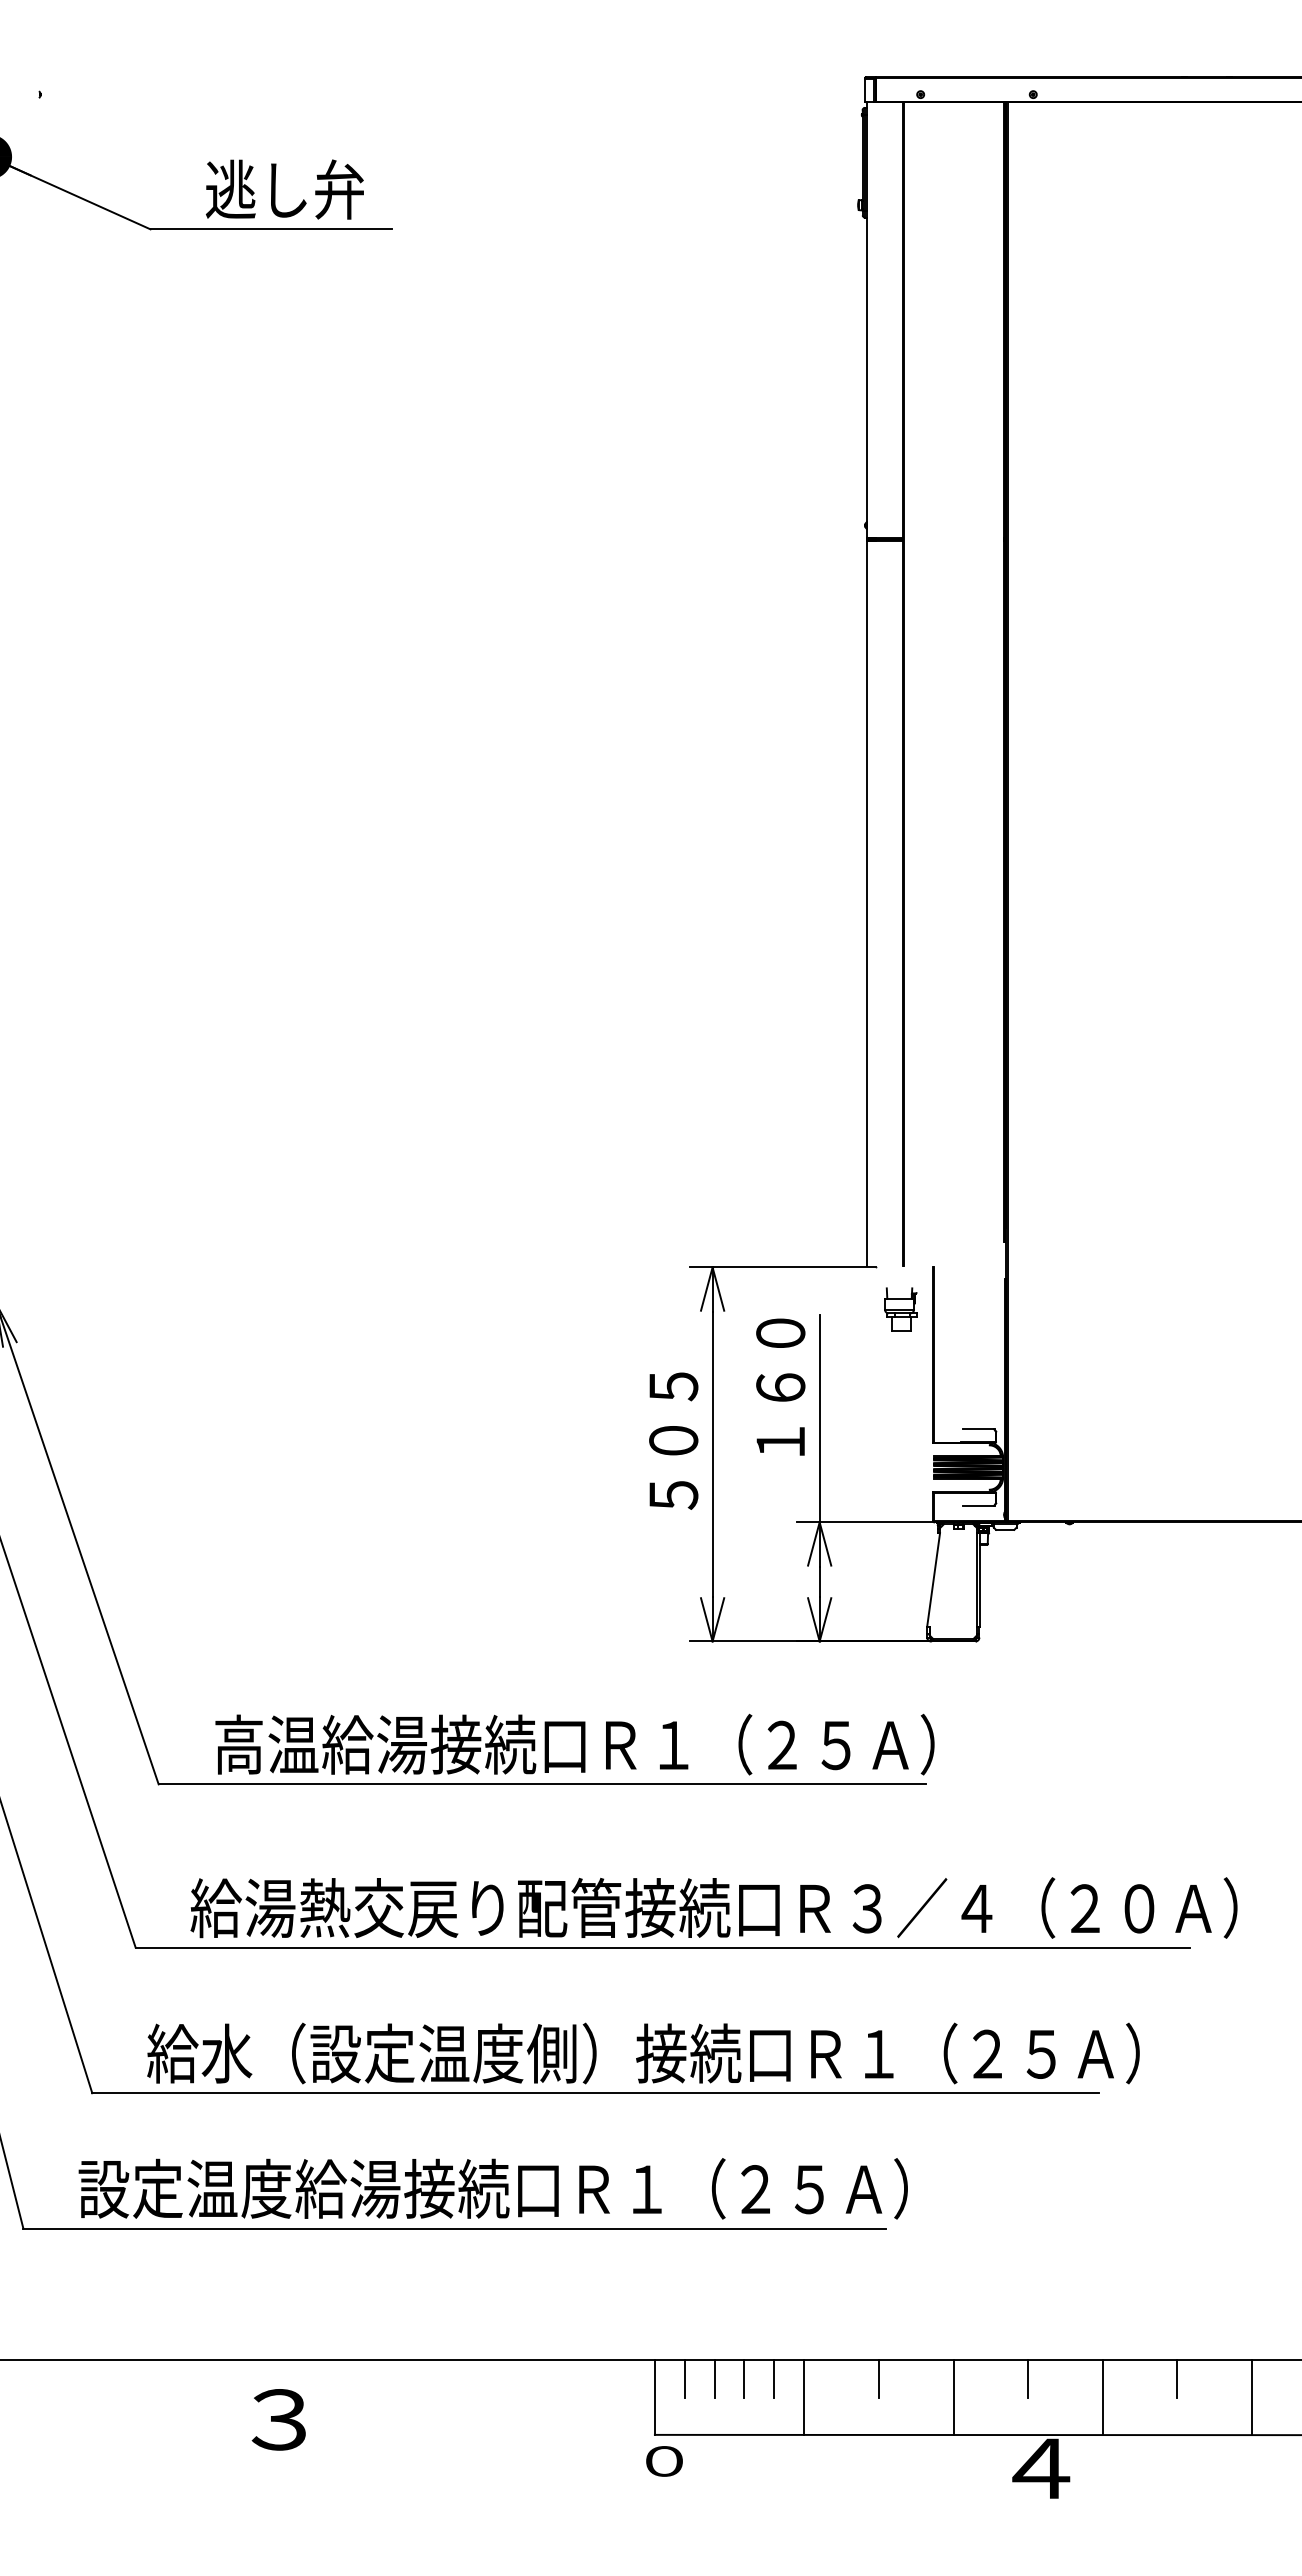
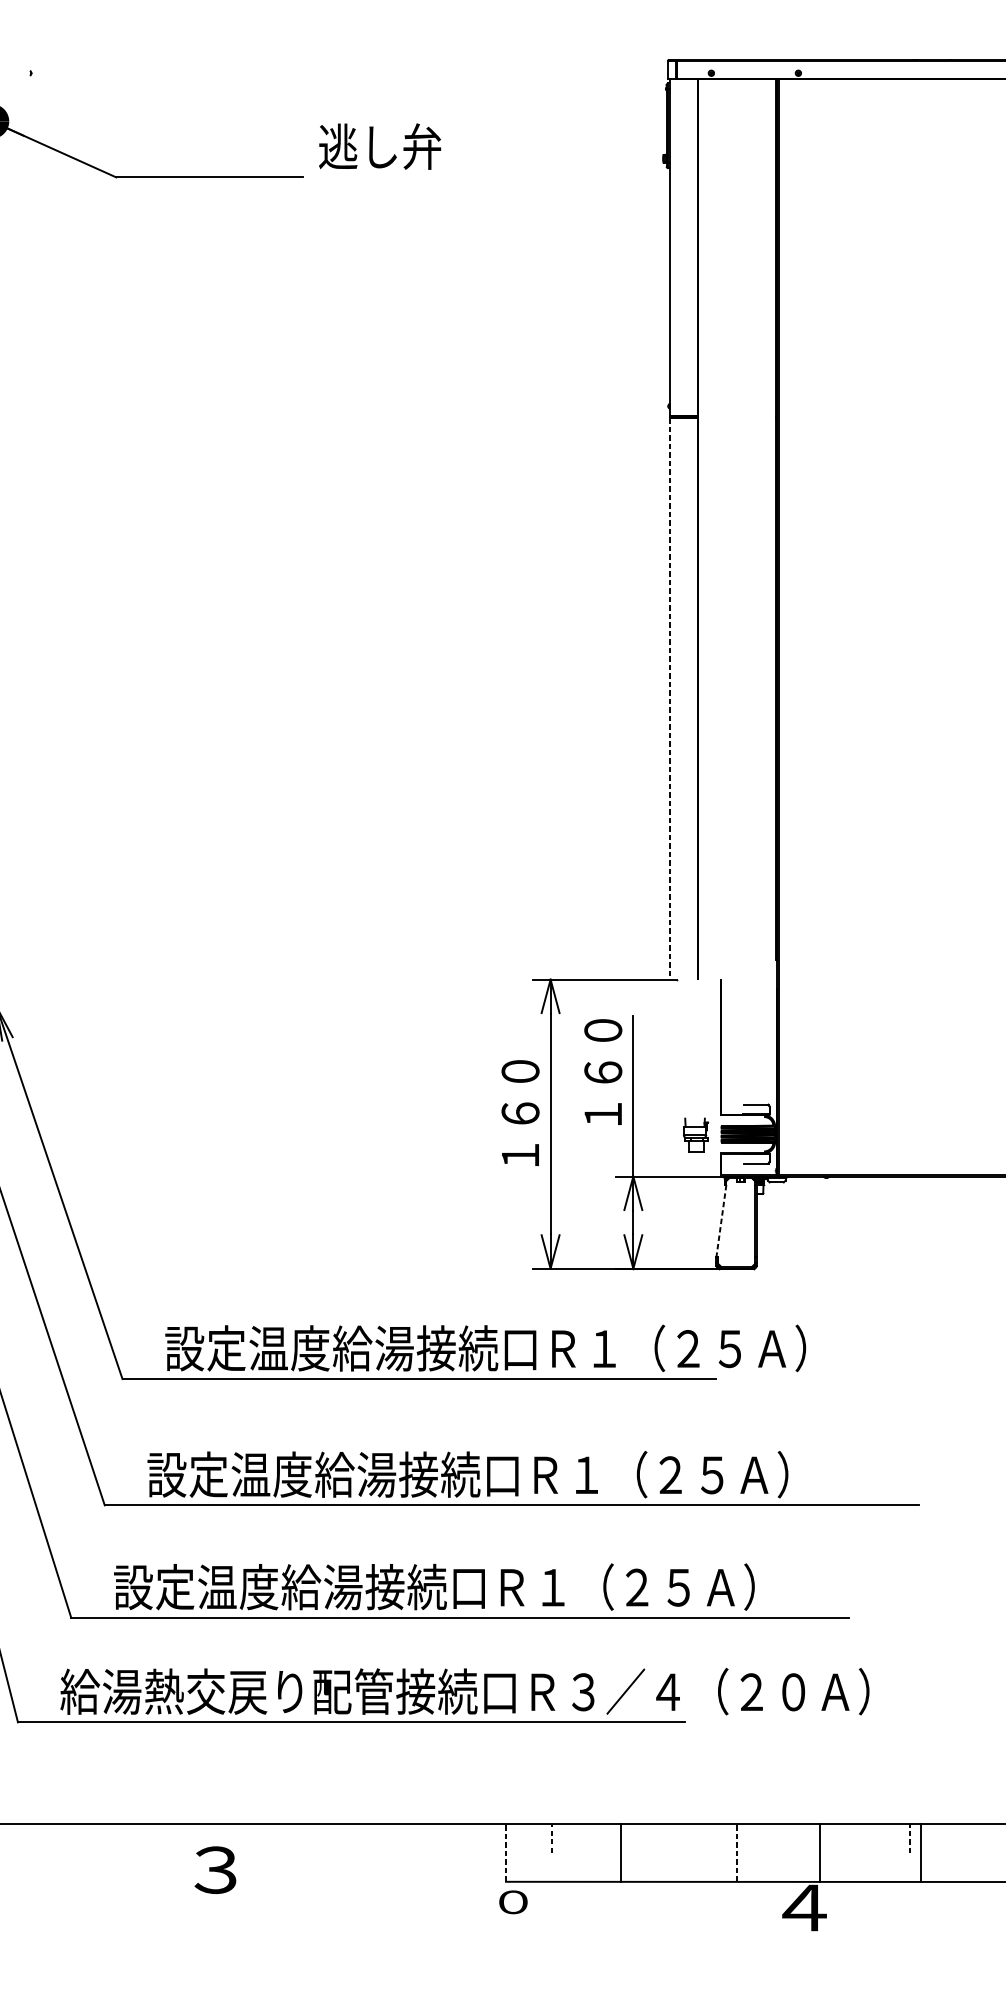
text: (284, 189) -> (379, 146), moved
line: (867, 903) -> (670, 698), solid -> dashed
part: (900, 1309) -> (695, 1134), moved
text: (673, 1440) -> (520, 1113), ５０５ -> １６０
line: (933, 1580) -> (721, 1221), solid -> dashed
text: (628, 1744) -> (485, 1348), 高温給湯接続口Ｒ１（２５Ａ） -> 設定温度給湯接続口Ｒ１（２５Ａ）
text: (713, 1907) -> (551, 1474), 給湯熱交戻り配管接続口Ｒ３／４（２０Ａ） -> 設定温度給湯接続口Ｒ１（２５Ａ）
text: (643, 2053) -> (497, 1587), 給水（設定温度側）接続口Ｒ１（２５Ａ） -> 設定温度給湯接続口Ｒ１（２５Ａ）
text: (601, 2188) -> (464, 1691), 設定温度給湯接続口Ｒ１（２５Ａ） -> 給湯熱交戻り配管接続口Ｒ３／４（２０Ａ）
line: (684, 2378) -> (528, 1838), removed
line: (714, 2378) -> (552, 1838), solid -> dashed
line: (744, 2378) -> (575, 1838), removed
line: (774, 2378) -> (598, 1838), removed
line: (878, 2378) -> (678, 1838), removed
line: (1028, 2378) -> (794, 1838), removed
line: (1177, 2378) -> (909, 1838), solid -> dashed
line: (654, 2397) -> (505, 1852), solid -> dashed
line: (953, 2397) -> (736, 1852), solid -> dashed
line: (1102, 2397) -> (820, 1852), moved
line: (1252, 2397) -> (921, 1852), moved

